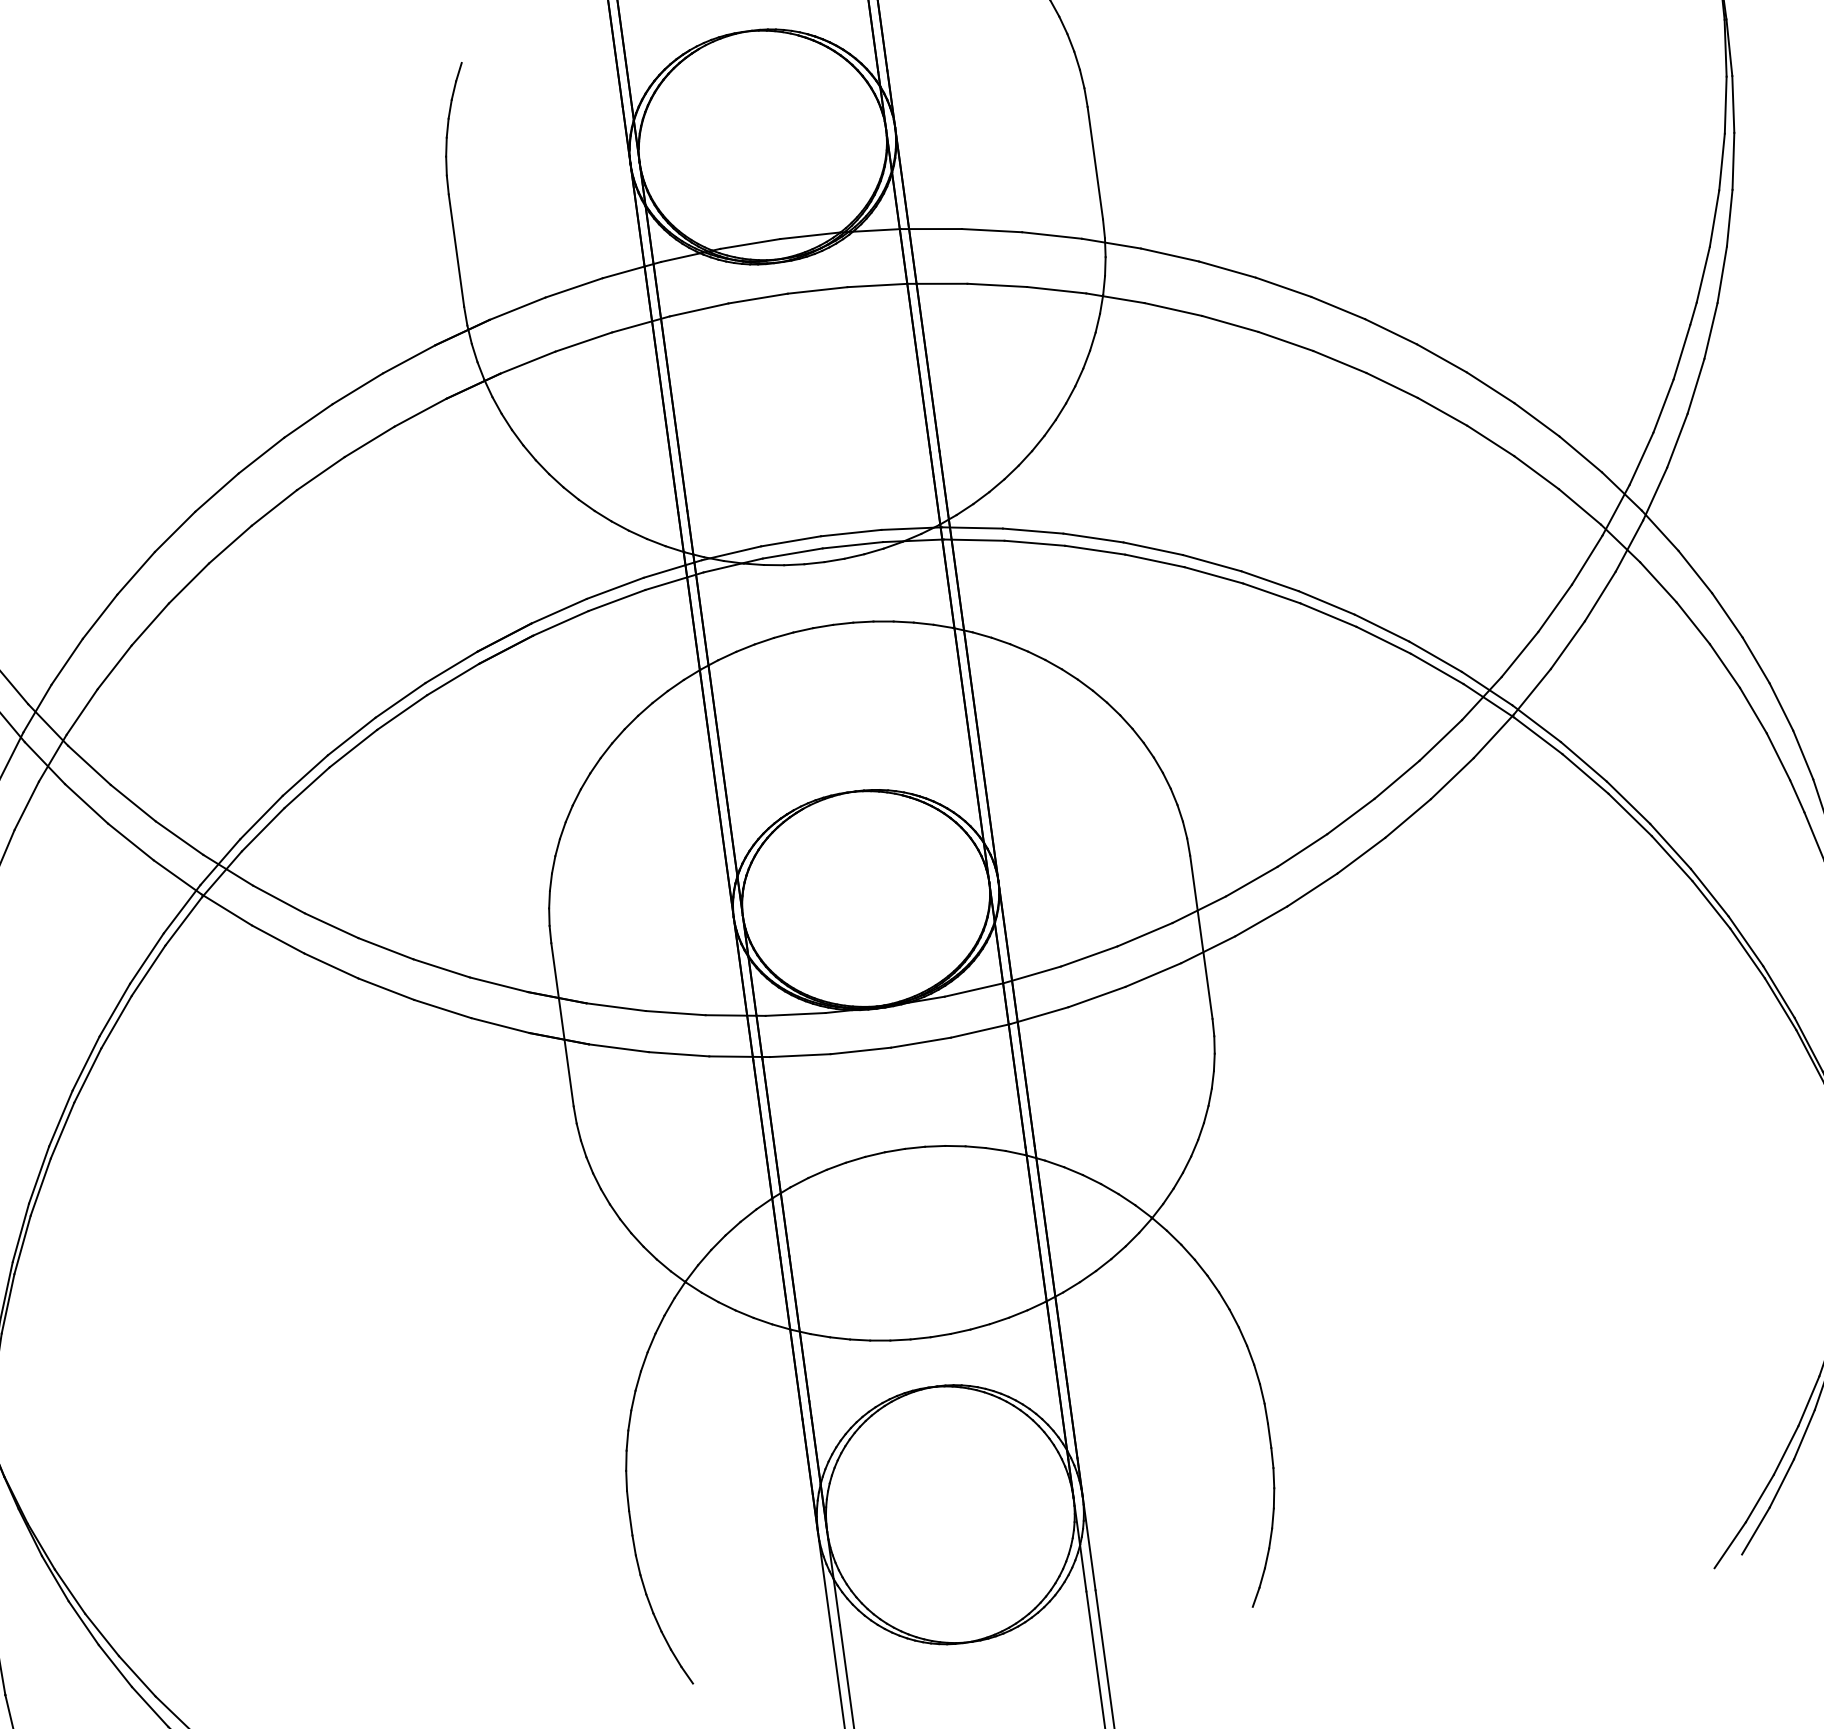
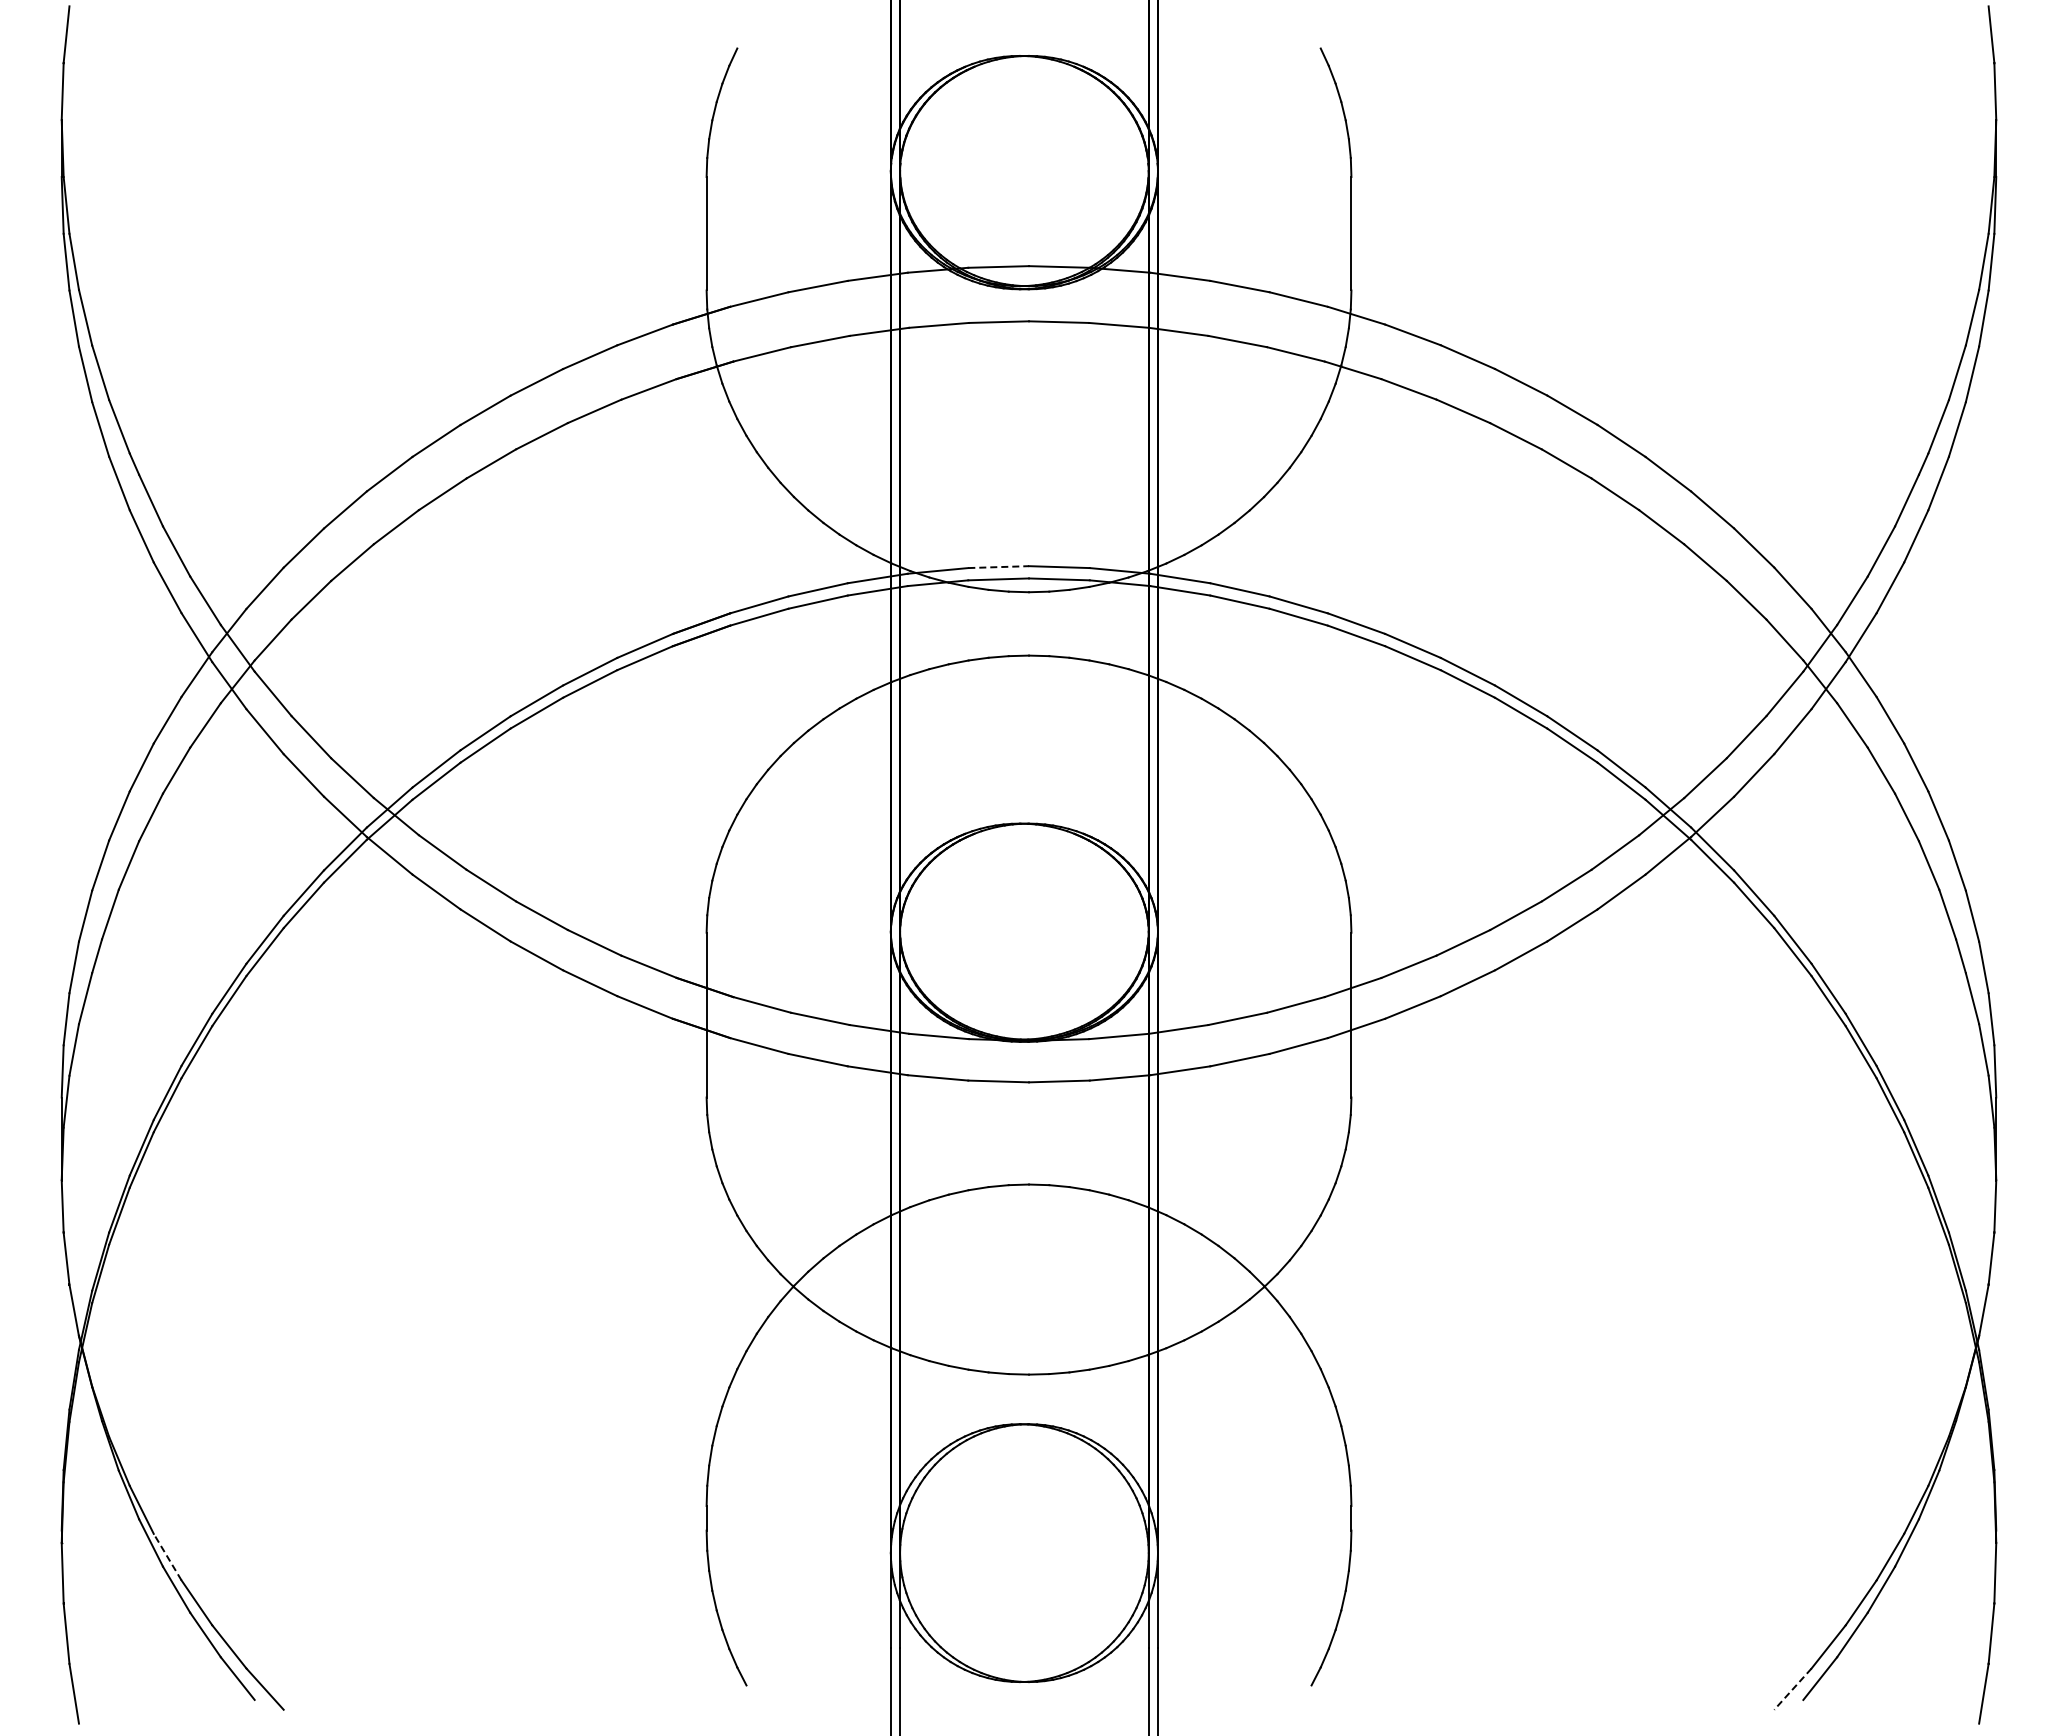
line: (791, 541) -> (999, 567), solid -> dashed
line: (1729, 1545) -> (1792, 1689), solid -> dashed
line: (101, 1634) -> (167, 1556), solid -> dashed

